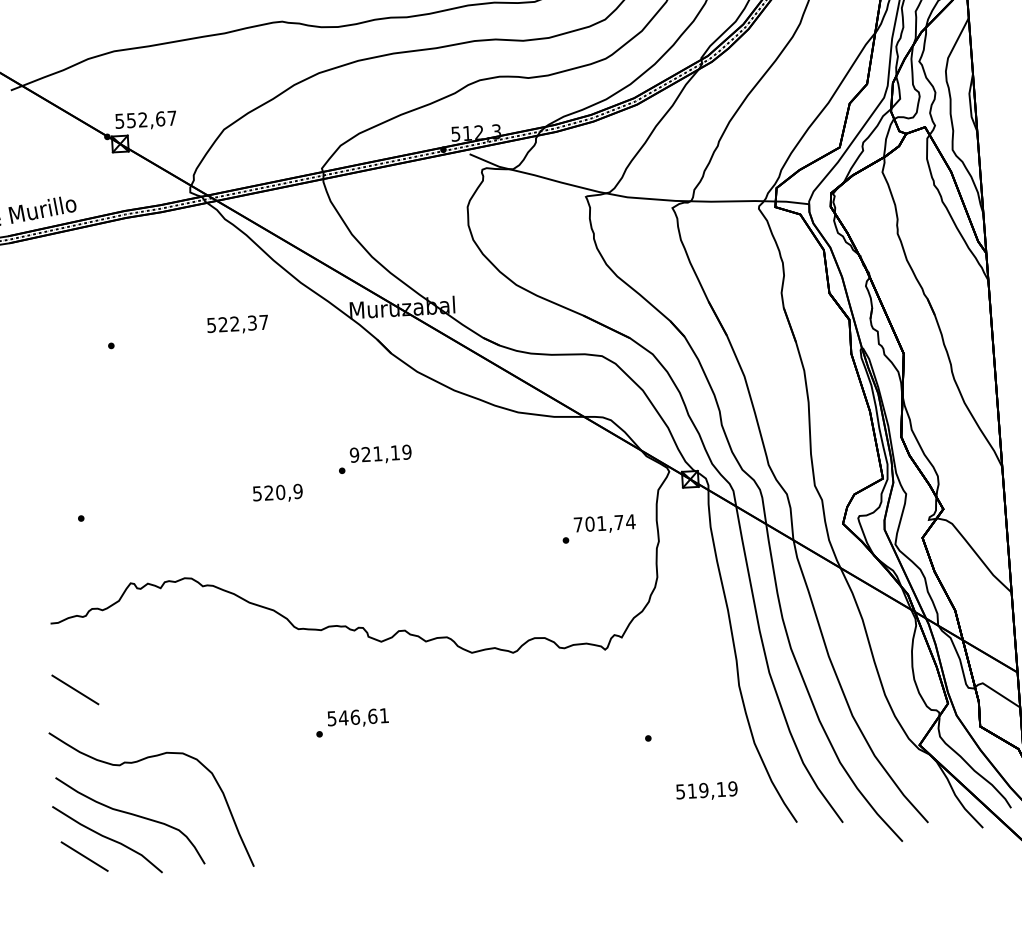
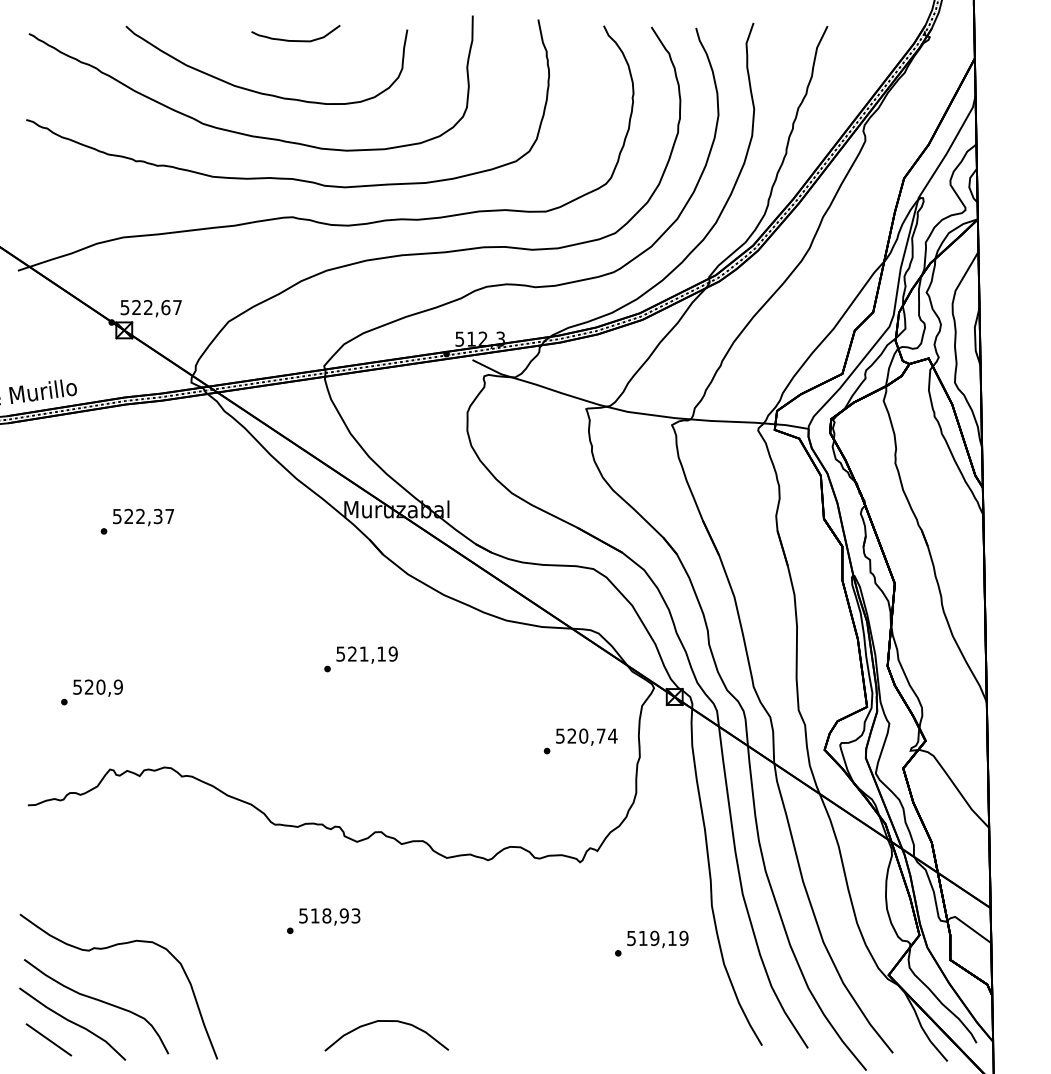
text: (131, 120) -> (136, 307), 552,67 -> 522,67
text: (237, 324) -> (143, 517), moved
text: (354, 454) -> (340, 653), 921,19 -> 521,19
text: (277, 492) -> (97, 687), moved
text: (590, 523) -> (572, 735), 701,74 -> 520,74
line: (74, 689) -> (48, 872), removed
text: (363, 716) -> (335, 915), 546,61 -> 518,93
text: (706, 791) -> (657, 939), moved
curve: (420, 819) -> (386, 1021), added

